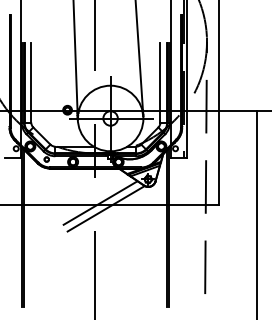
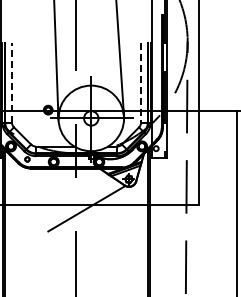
line: (31, 82) -> (12, 82), solid -> dashed
line: (160, 82) -> (141, 82), solid -> dashed
line: (100, 202) -> (81, 202), removed

